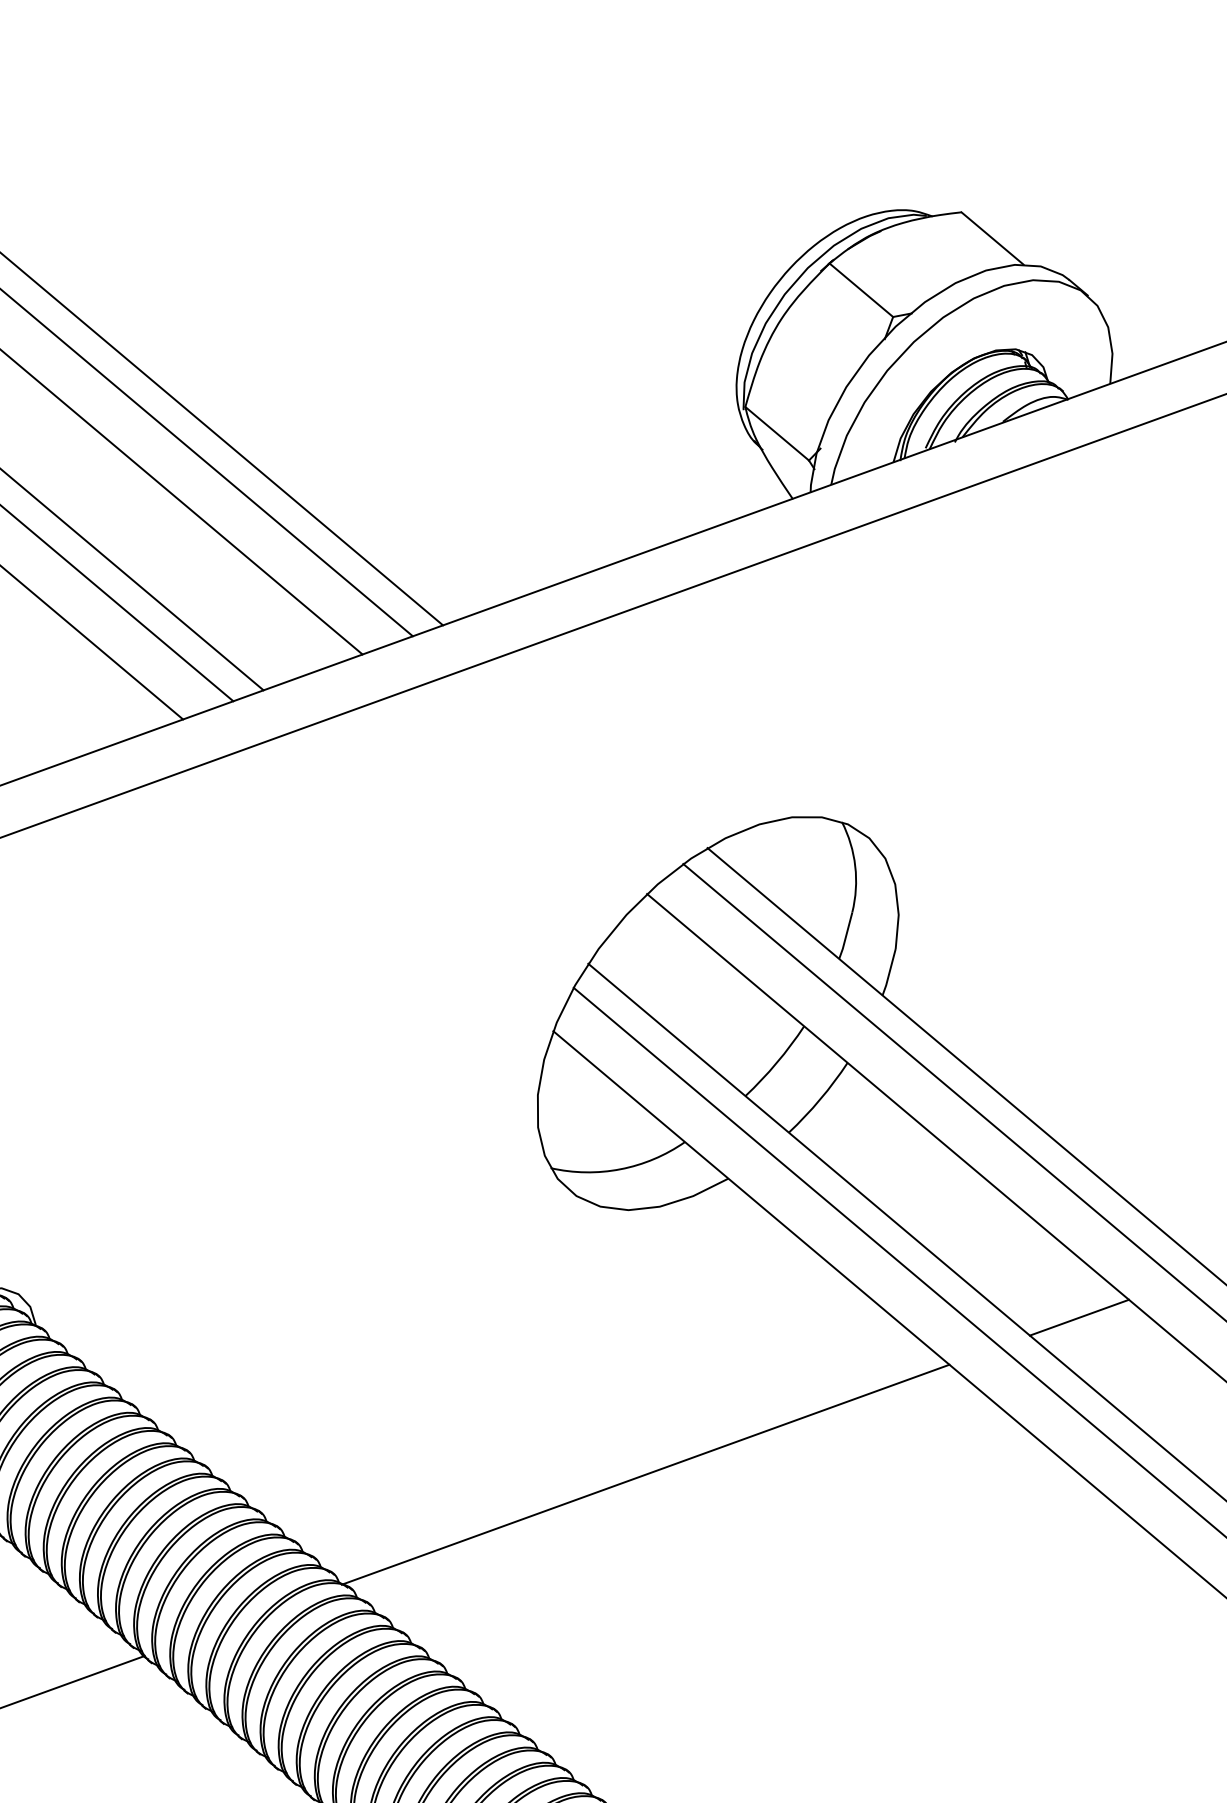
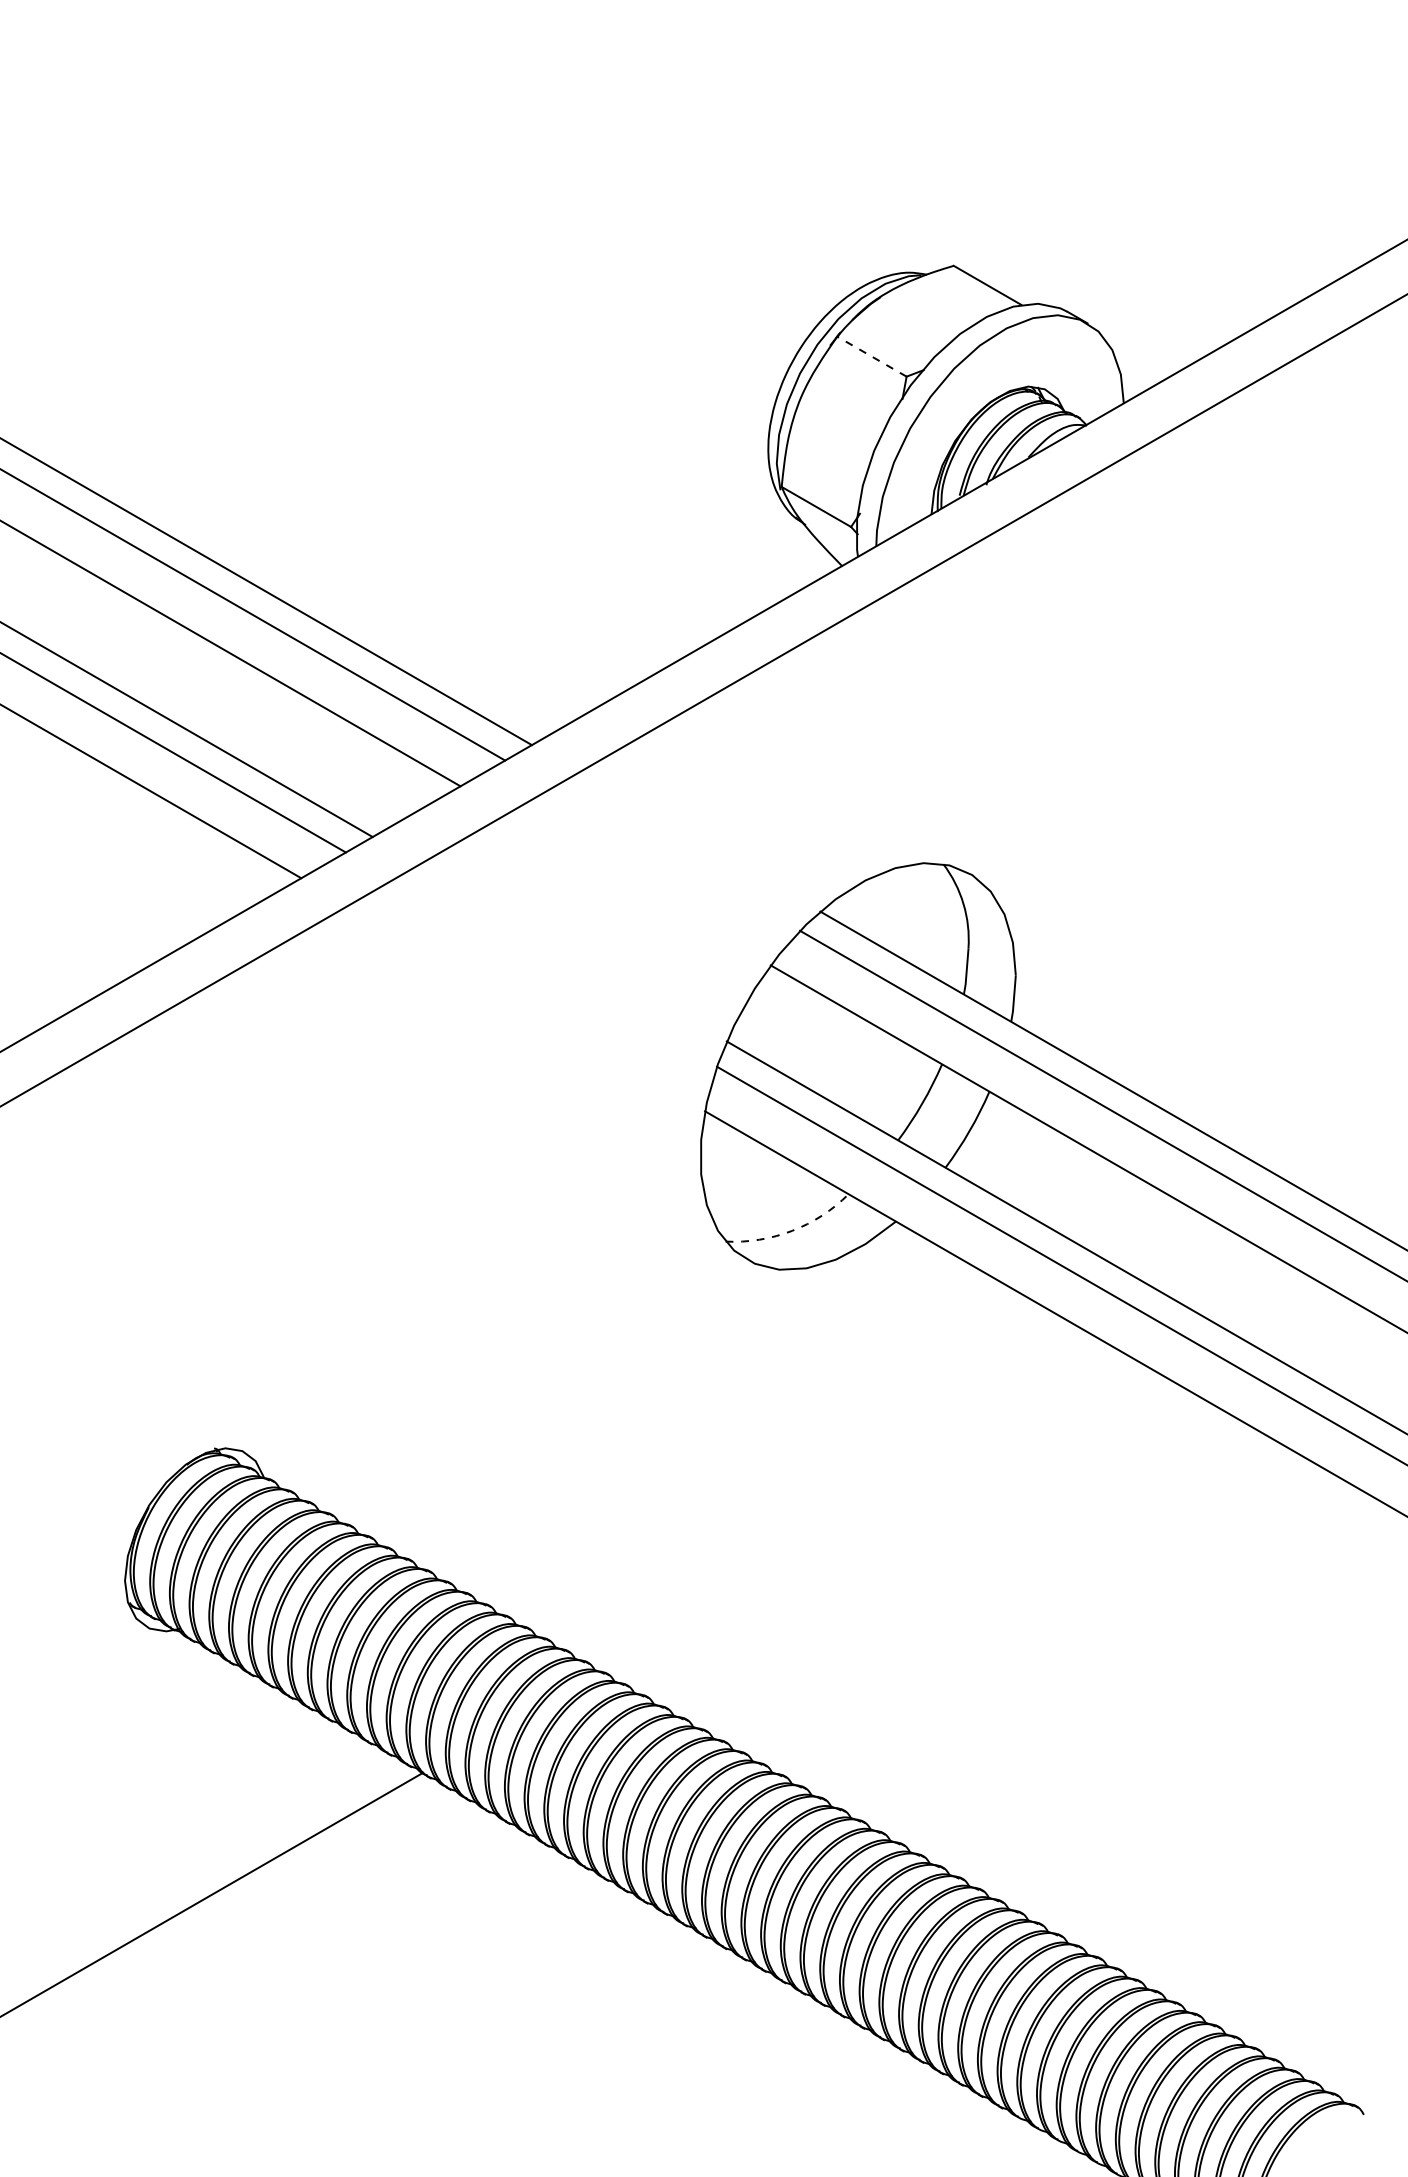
line: (860, 289) -> (871, 356), solid -> dashed
arc: (621, 1168) -> (792, 1230), solid -> dashed
line: (1079, 1317) -> (1252, 1293), removed
line: (645, 1473) -> (867, 1515), removed

